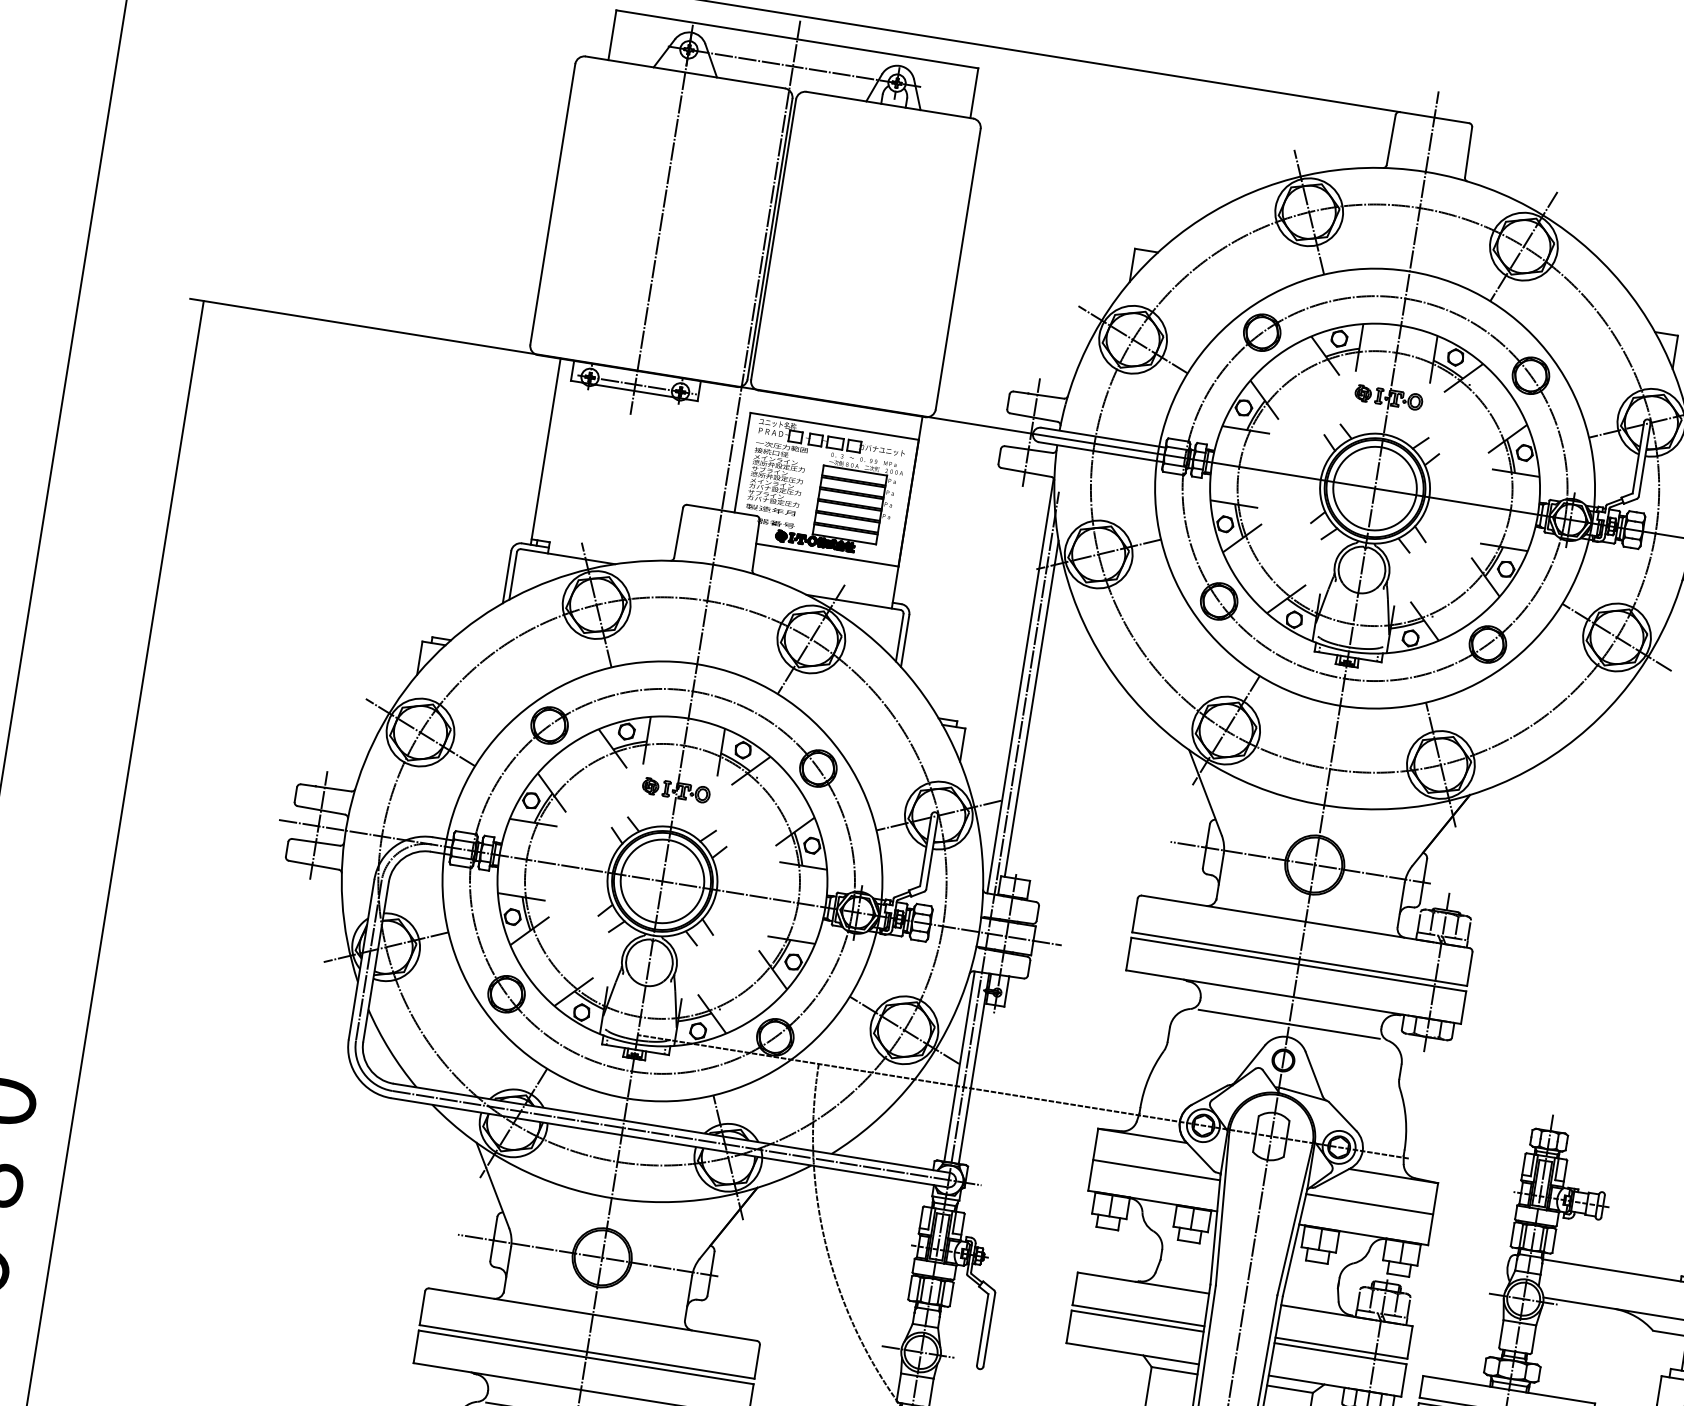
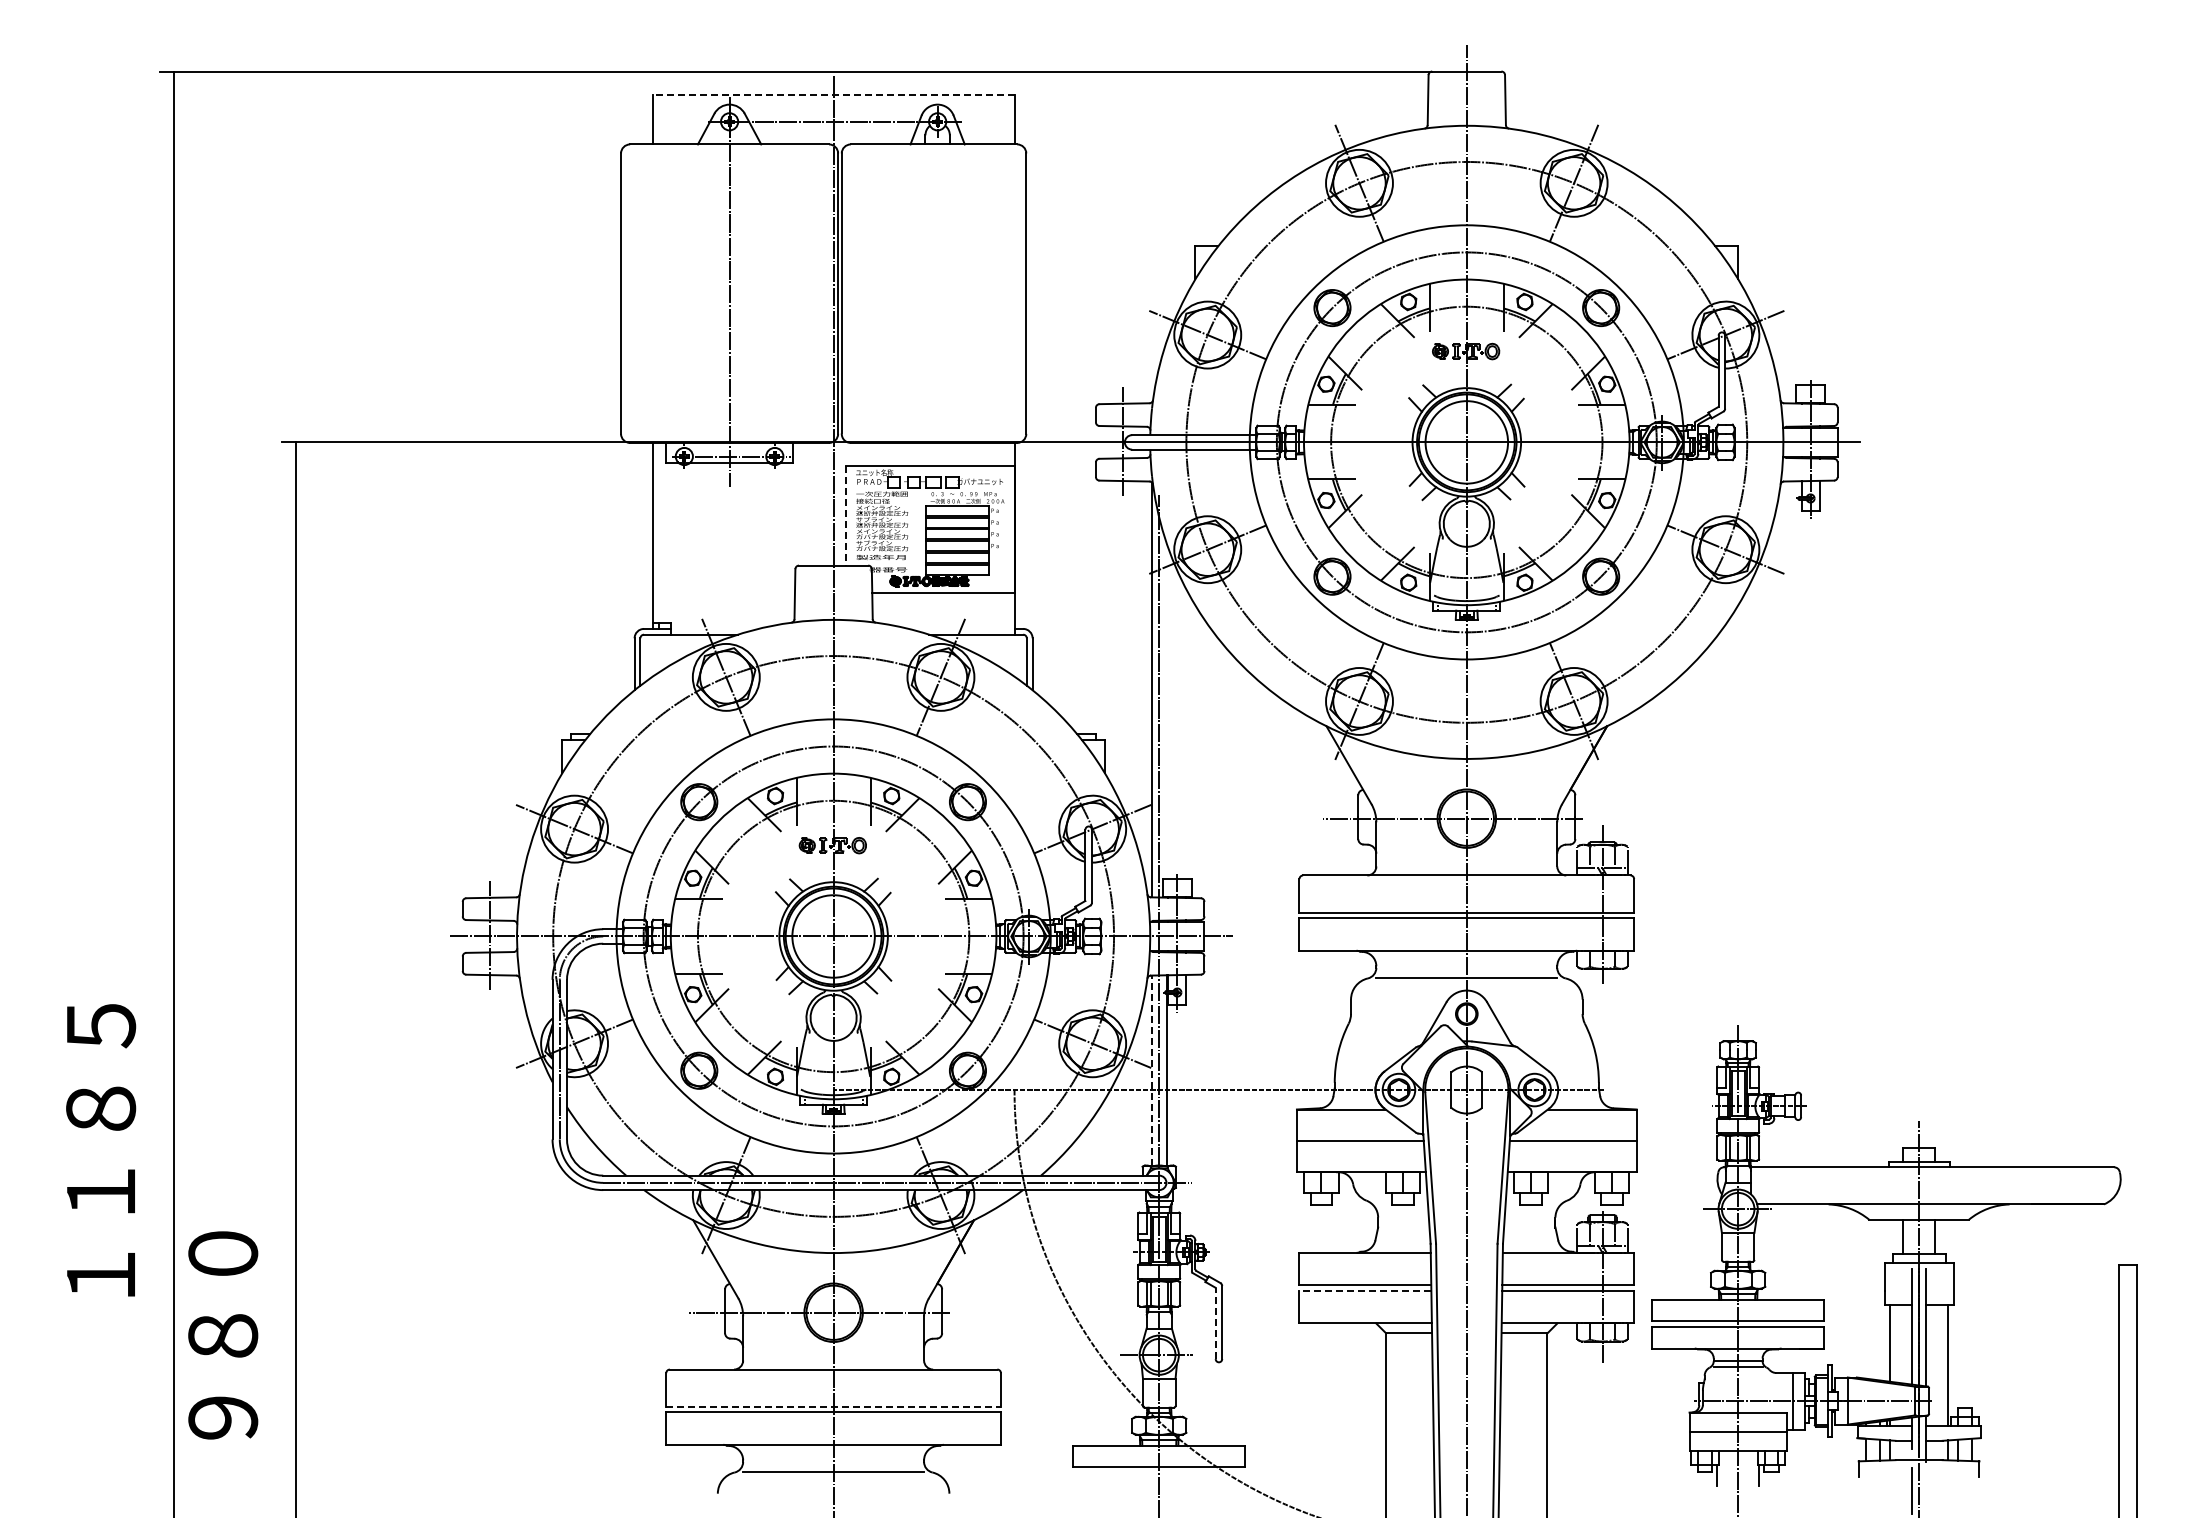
line: (797, 39) -> (833, 94), solid -> dashed
line: (742, 462) -> (846, 515), solid -> dashed
line: (1031, 708) -> (1166, 710), removed
line: (960, 1066) -> (1152, 1070), solid -> dashed
line: (1137, 1320) -> (1365, 1290), solid -> dashed
line: (982, 1329) -> (1215, 1323), solid -> dashed
line: (588, 1351) -> (834, 1406), solid -> dashed

